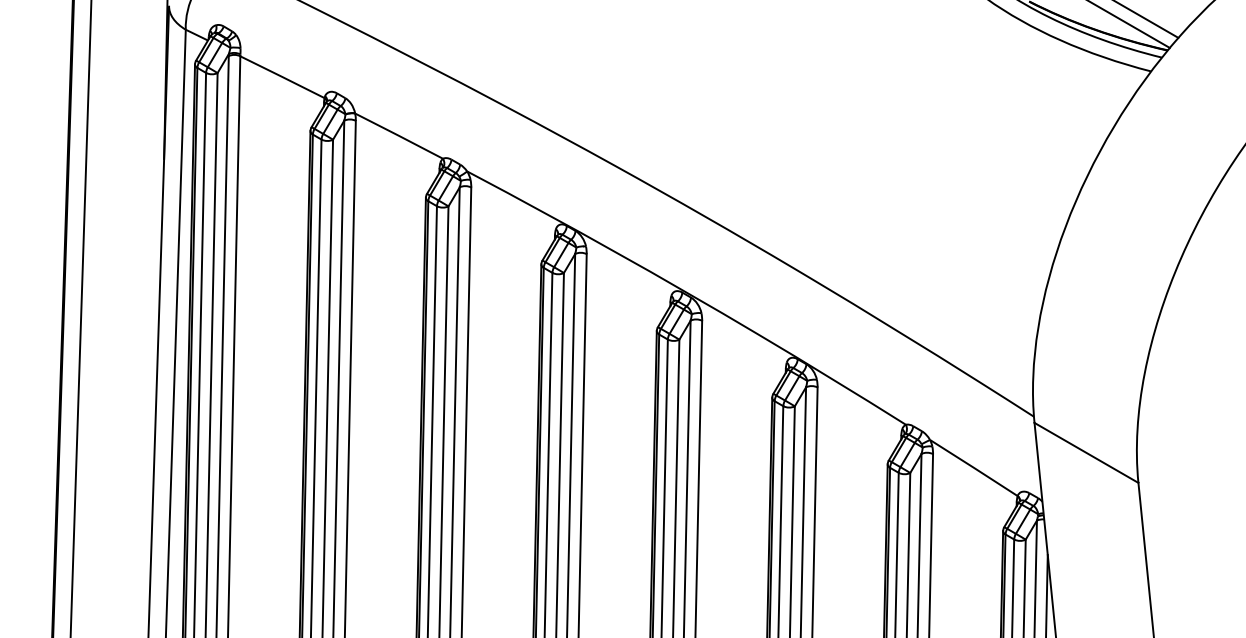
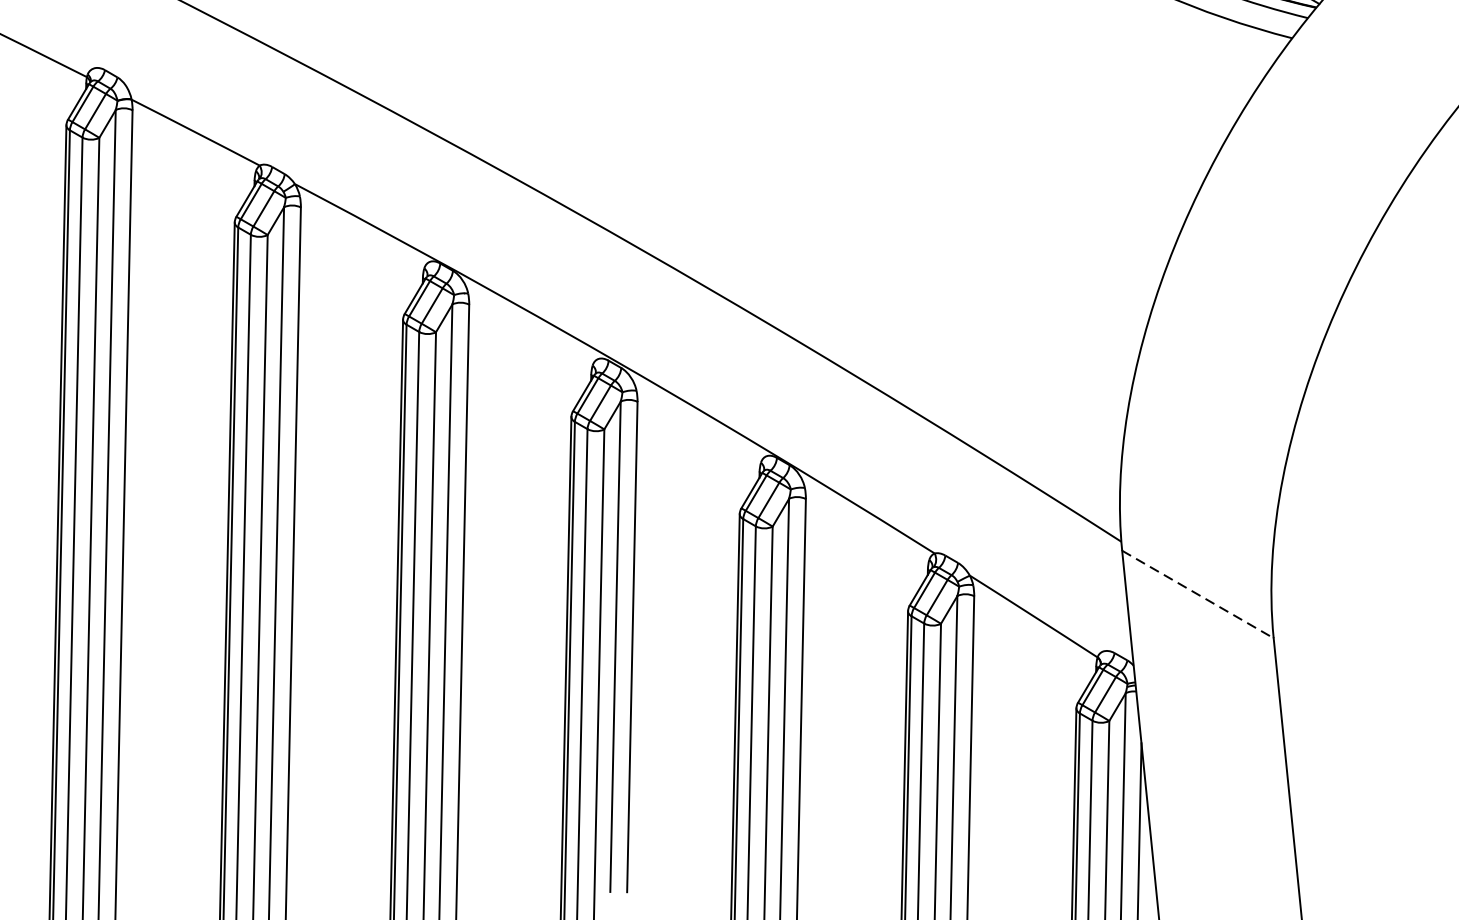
line: (1086, 452) -> (1197, 593), solid -> dashed

